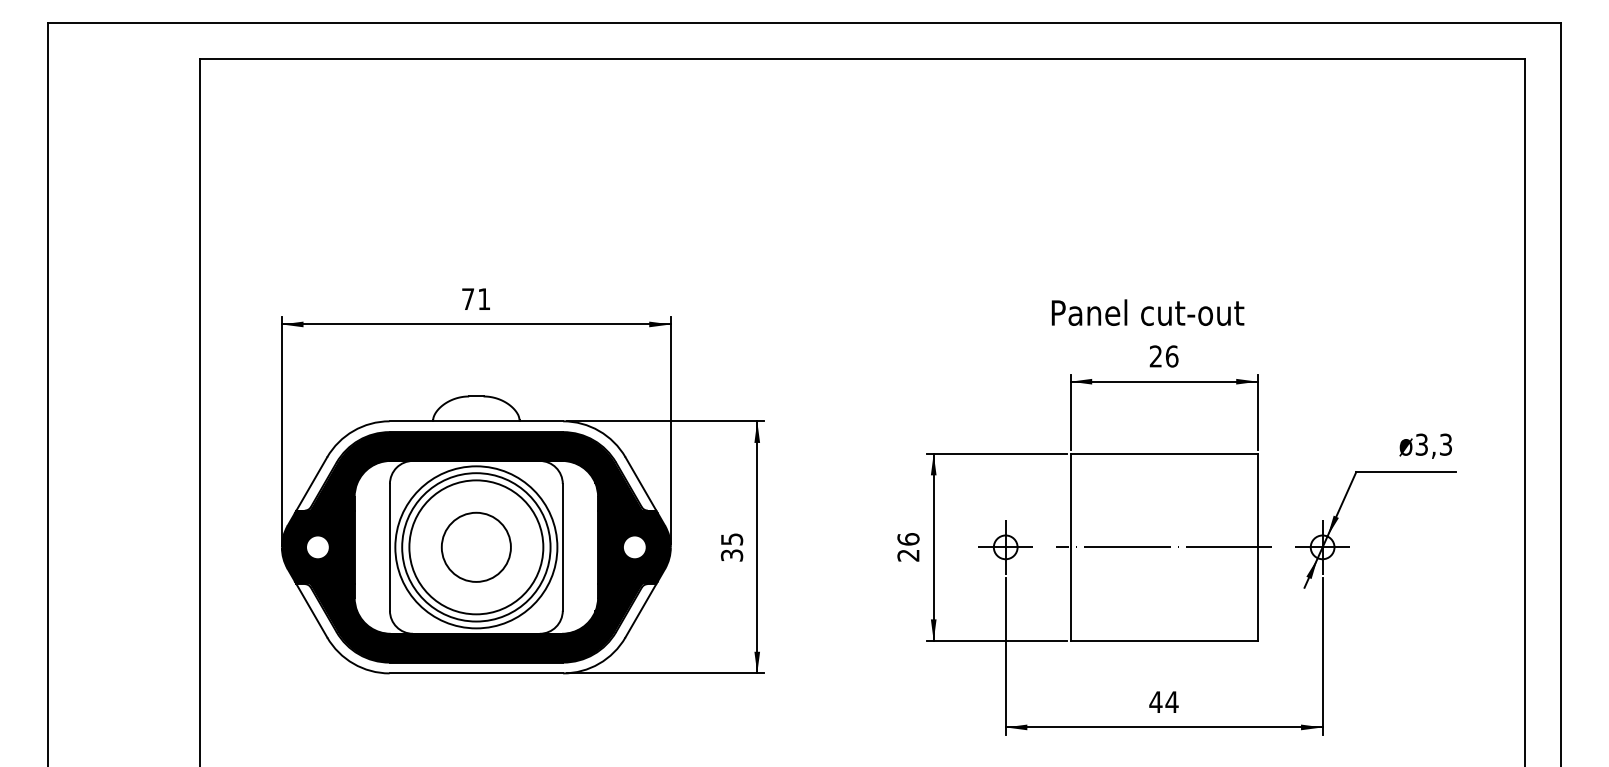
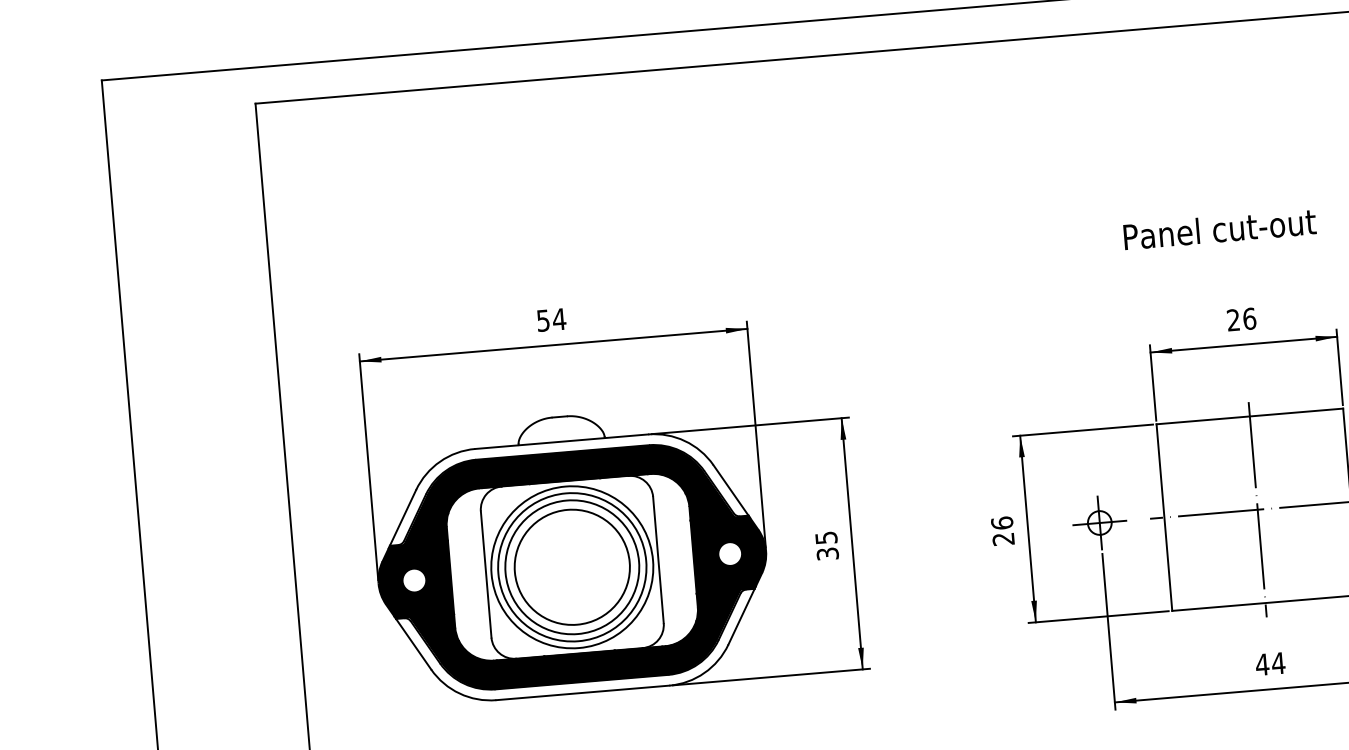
text: (476, 299) -> (551, 320), 71 -> 54
text: (1147, 312) -> (1219, 229), moved
circle: (475, 546) -> (571, 566), size x1.67
line: (1164, 547) -> (1258, 509), added

